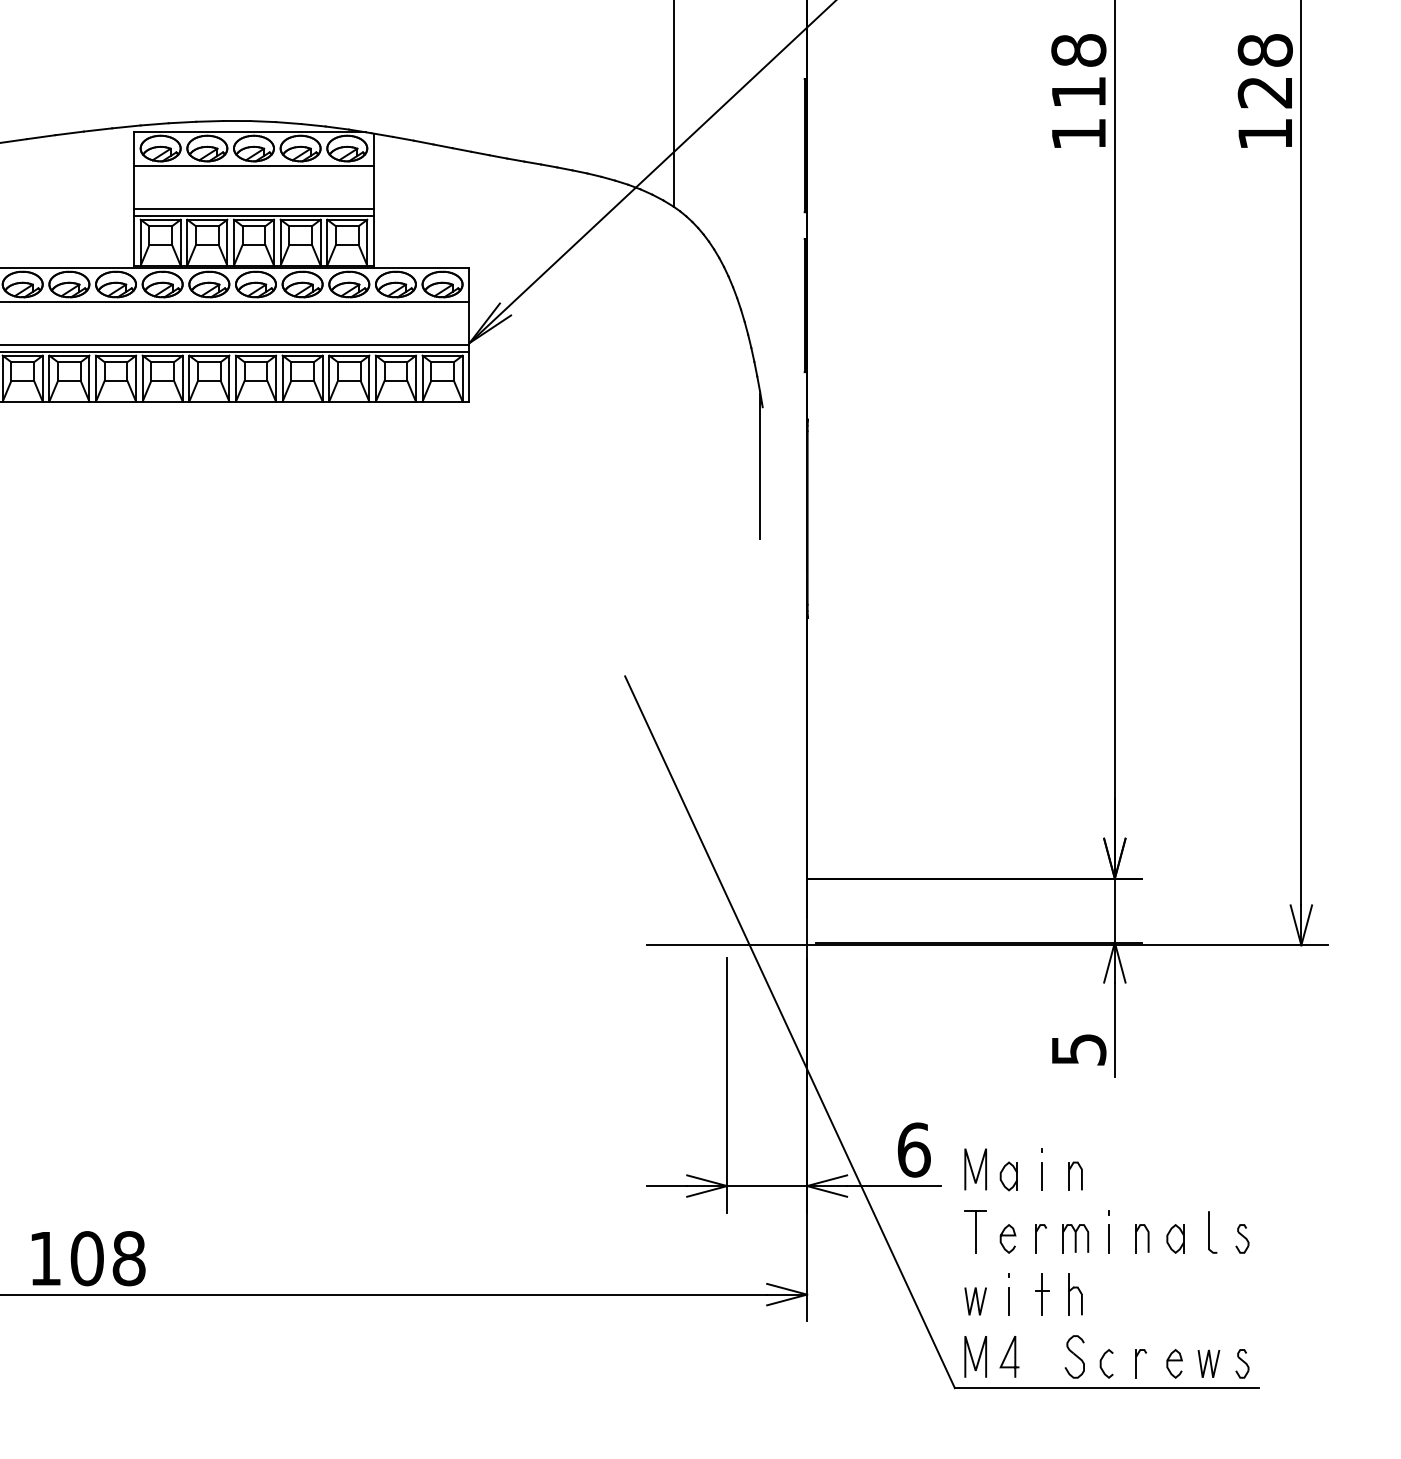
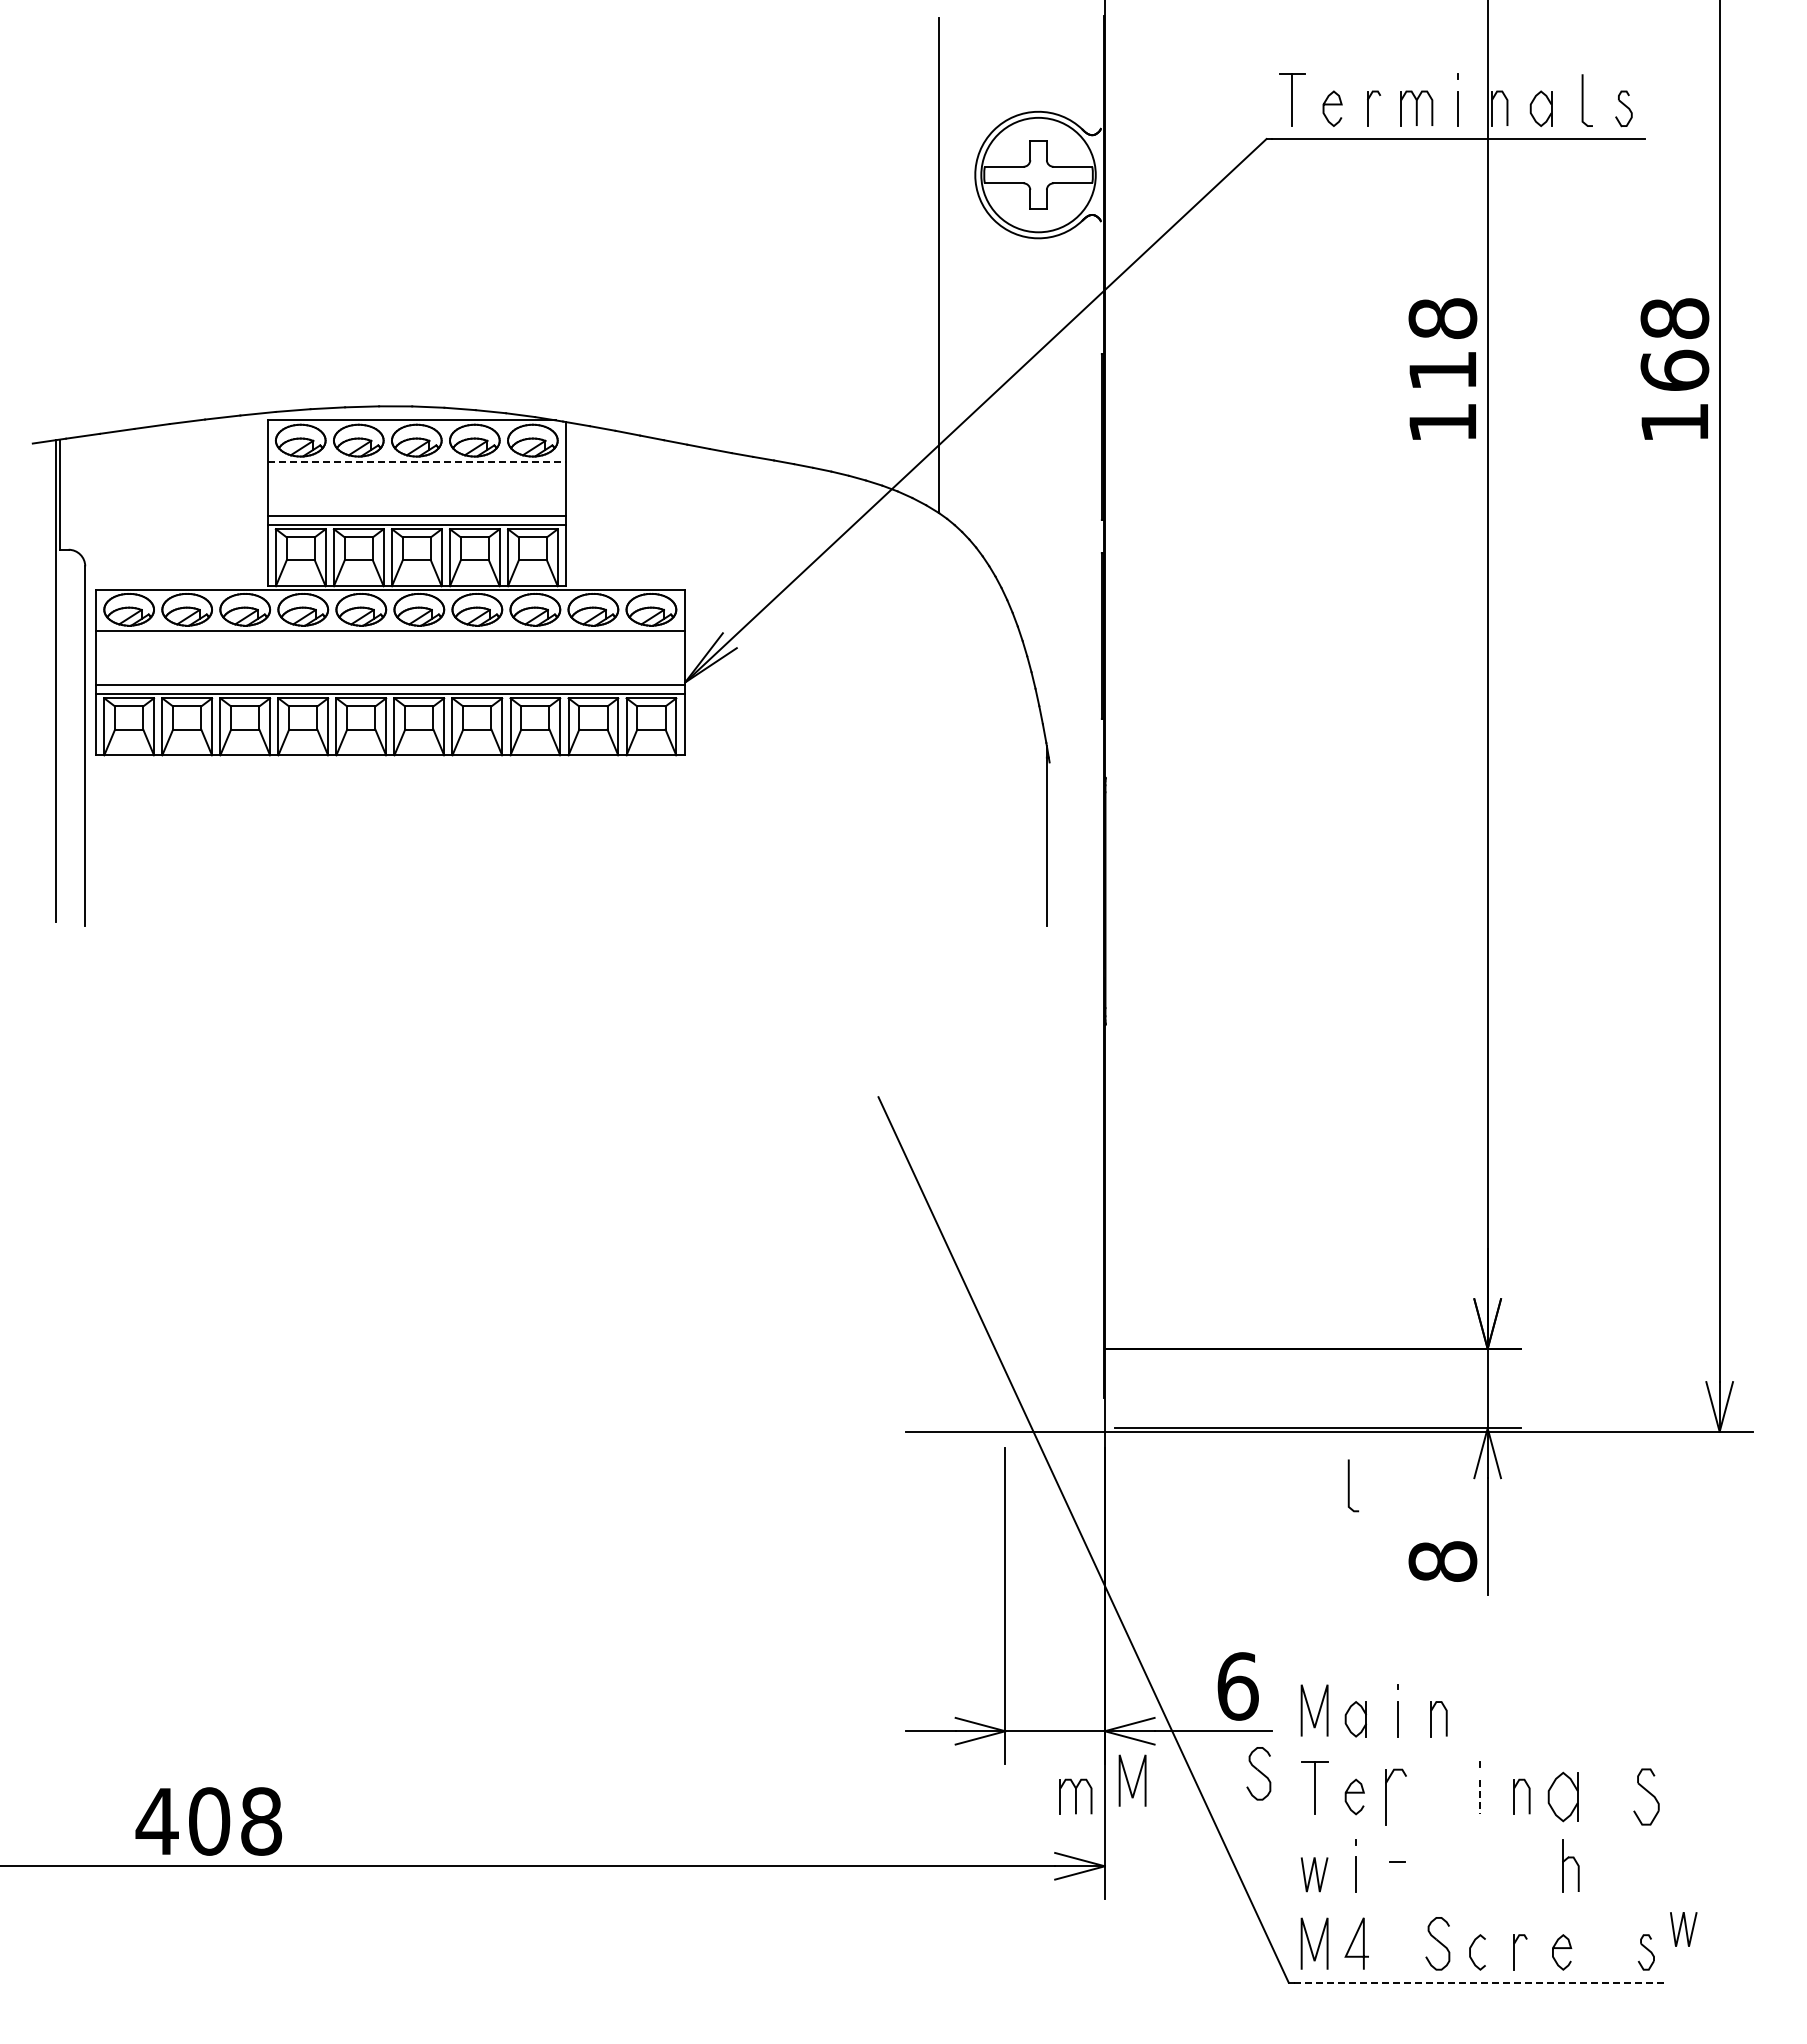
text: (1265, 91) -> (1674, 369), 128 -> 168
line: (254, 165) -> (417, 461), solid -> dashed
text: (1078, 1049) -> (1442, 1561), 5 -> 8
part: (930, 1220) -> (1258, 1773), added
line: (826, 1225) -> (1128, 1780), added
line: (1209, 1232) -> (1349, 1485), moved
part: (1041, 1238) -> (1396, 1796), size x1.6
part: (1075, 1238) -> (1075, 1796), moved
part: (1175, 1238) -> (1563, 1796), size x1.4
part: (1241, 1238) -> (1645, 1796), size x1.6
line: (1109, 1239) -> (1480, 1797), solid -> dashed
text: (44, 1258) -> (156, 1821), 108 -> 408
part: (1075, 1293) -> (1570, 1865), moved
line: (1042, 1294) -> (1397, 1866), removed
line: (1210, 1363) -> (1685, 1929), moved
line: (1109, 1388) -> (1480, 1982), solid -> dashed

